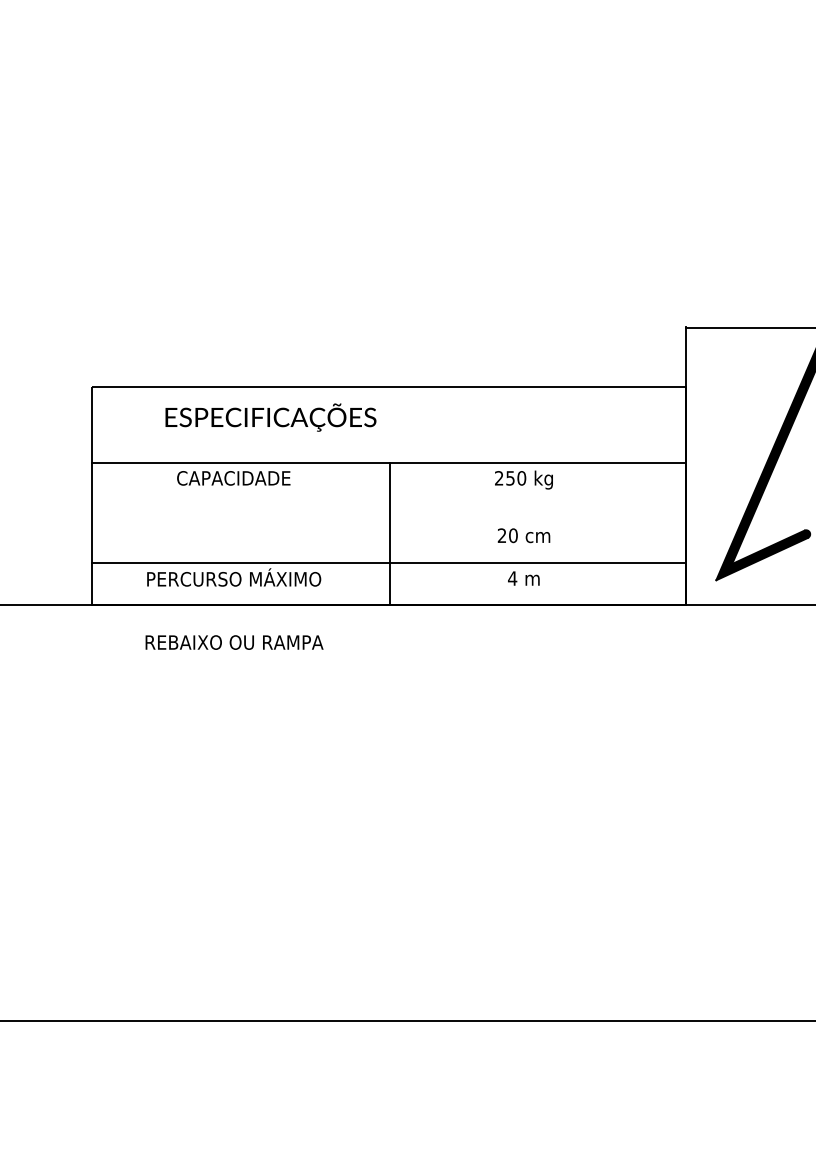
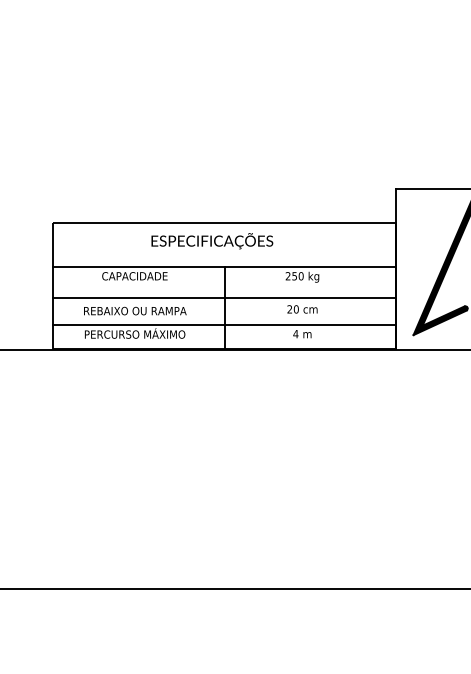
text: (271, 418) -> (212, 241), moved
line: (388, 516) -> (224, 298), added
text: (234, 641) -> (135, 310), moved

